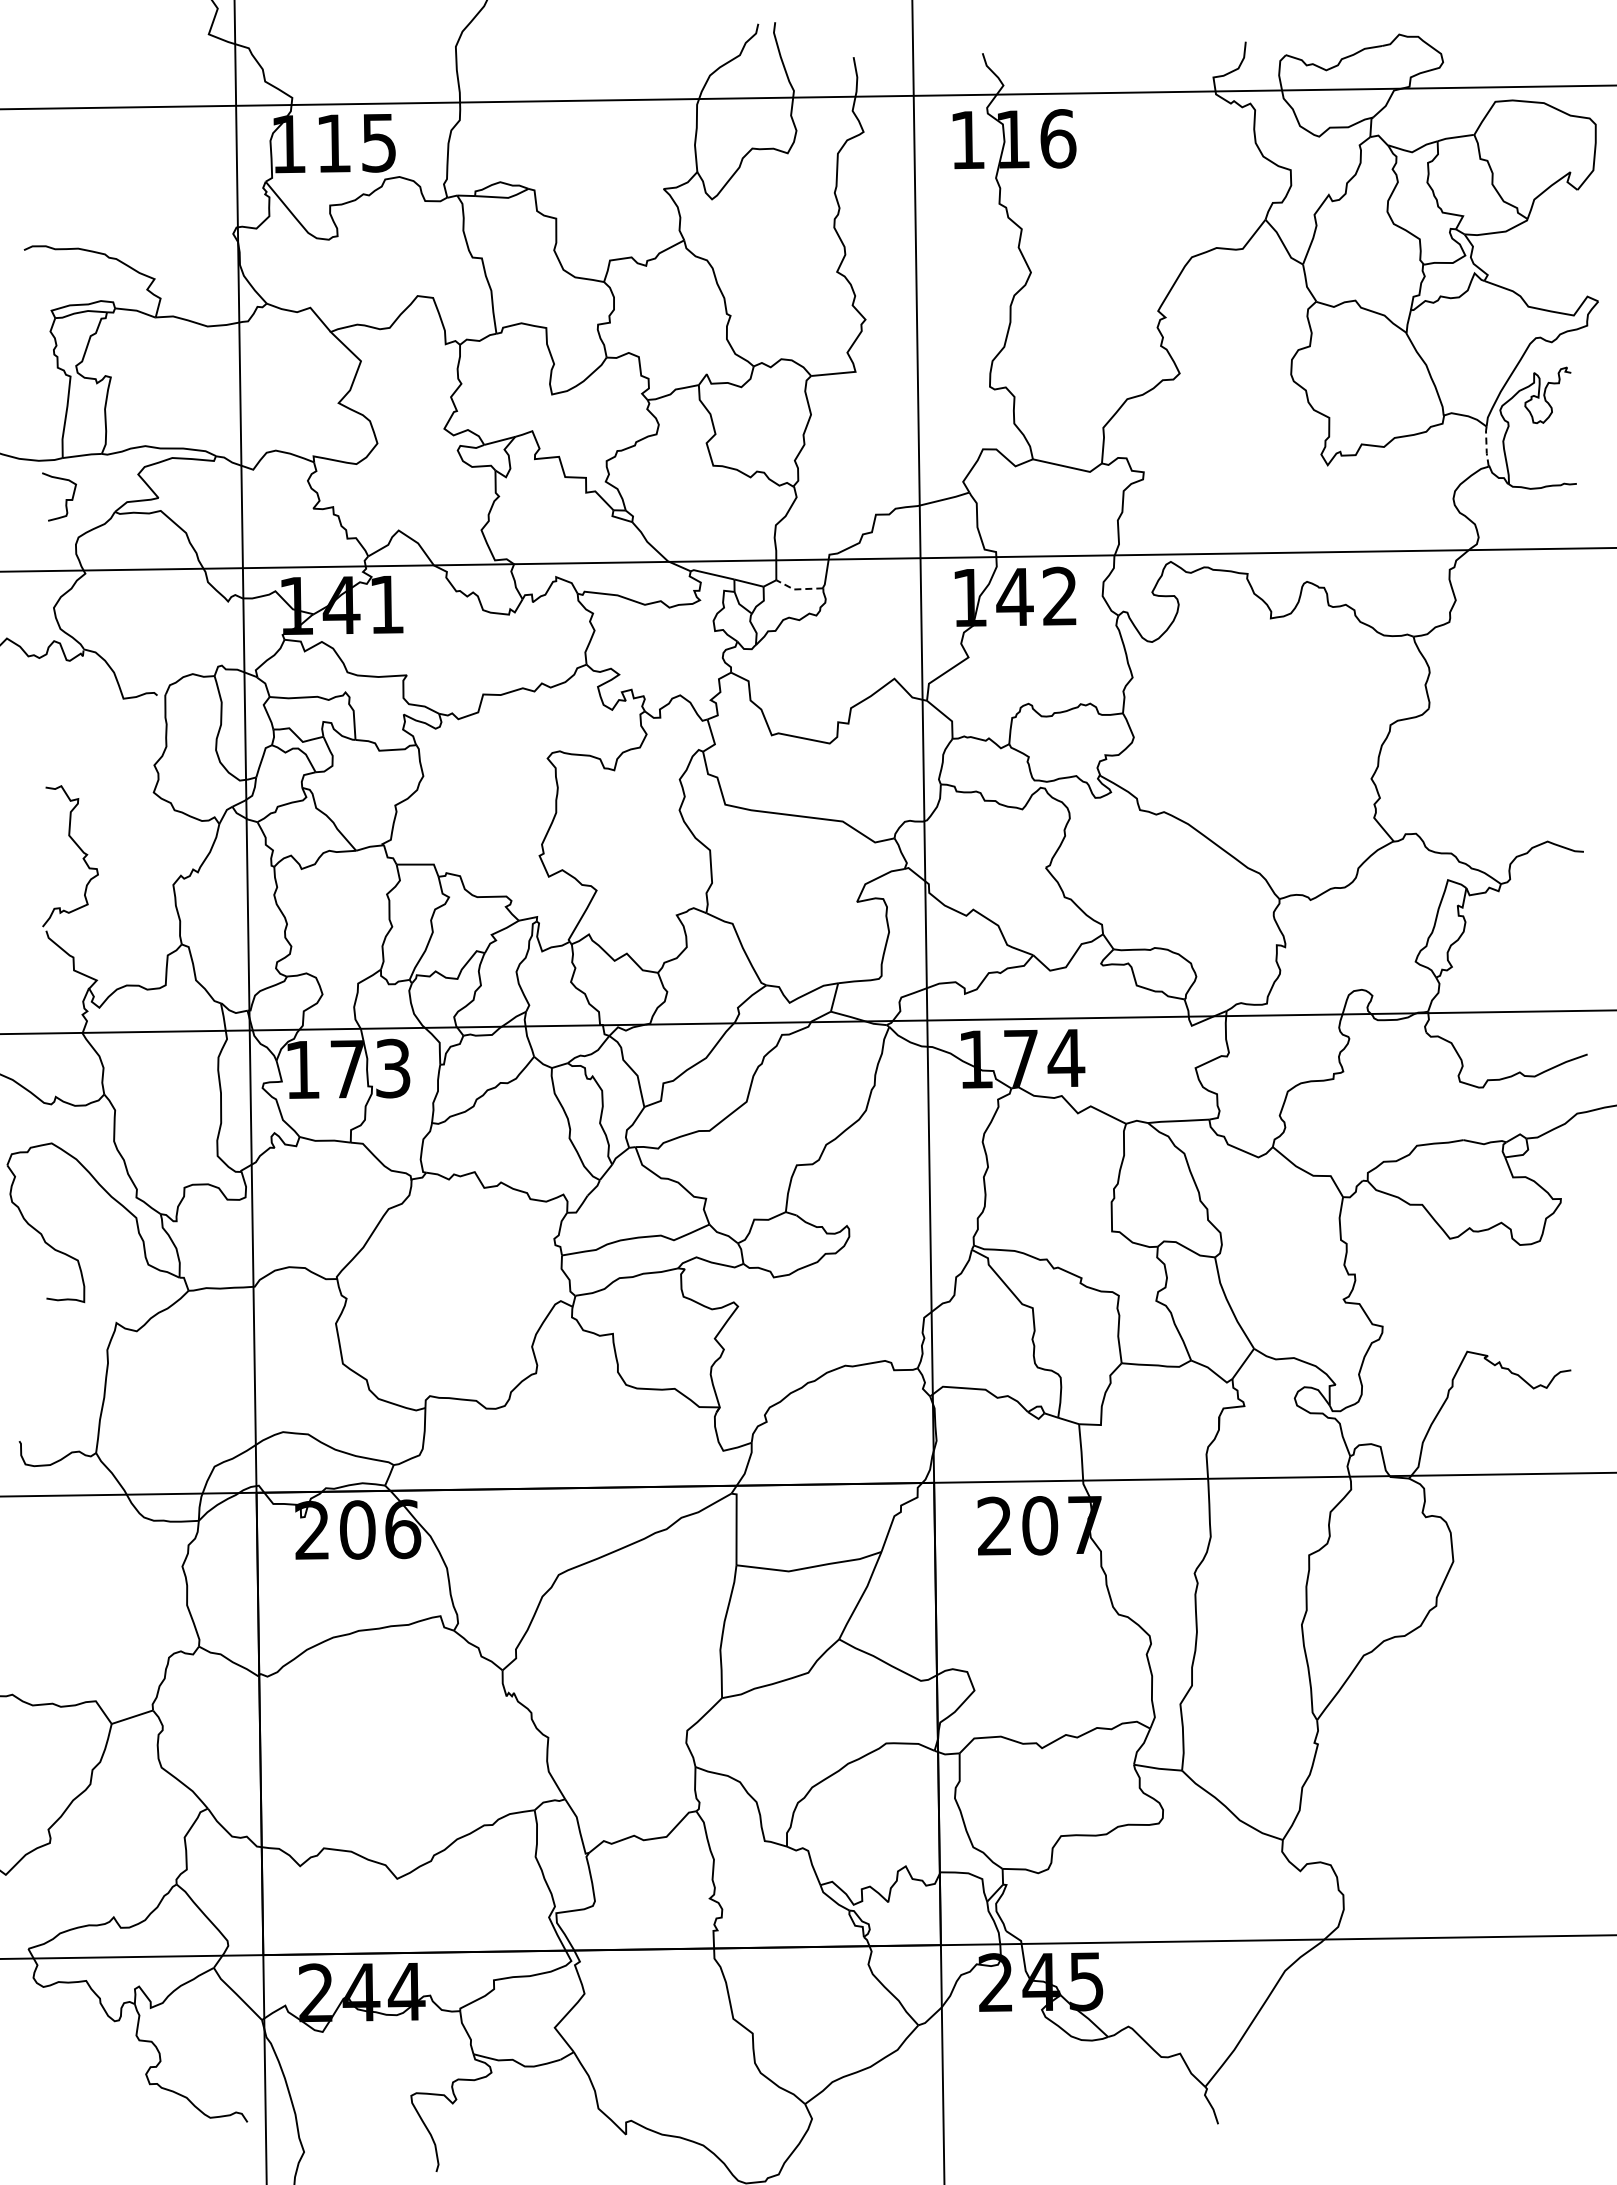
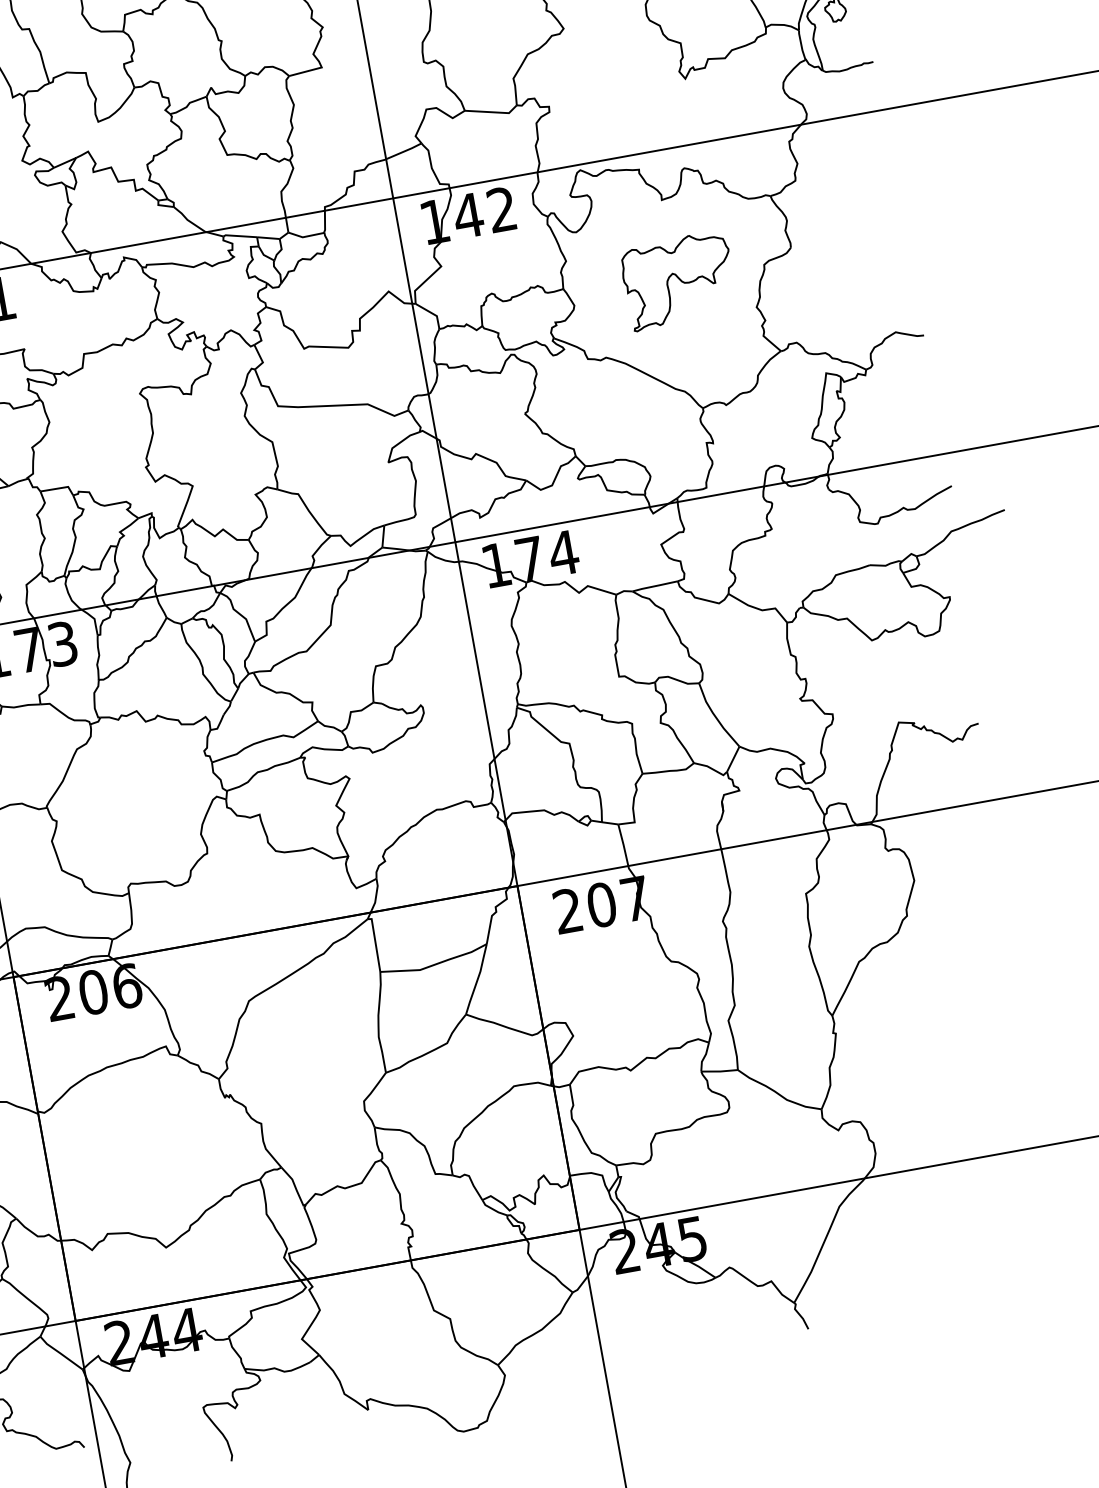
line: (1486, 446) -> (801, 45), dashed -> solid
line: (797, 589) -> (305, 236), dashed -> solid
part: (1274, 727) -> (678, 280), added

